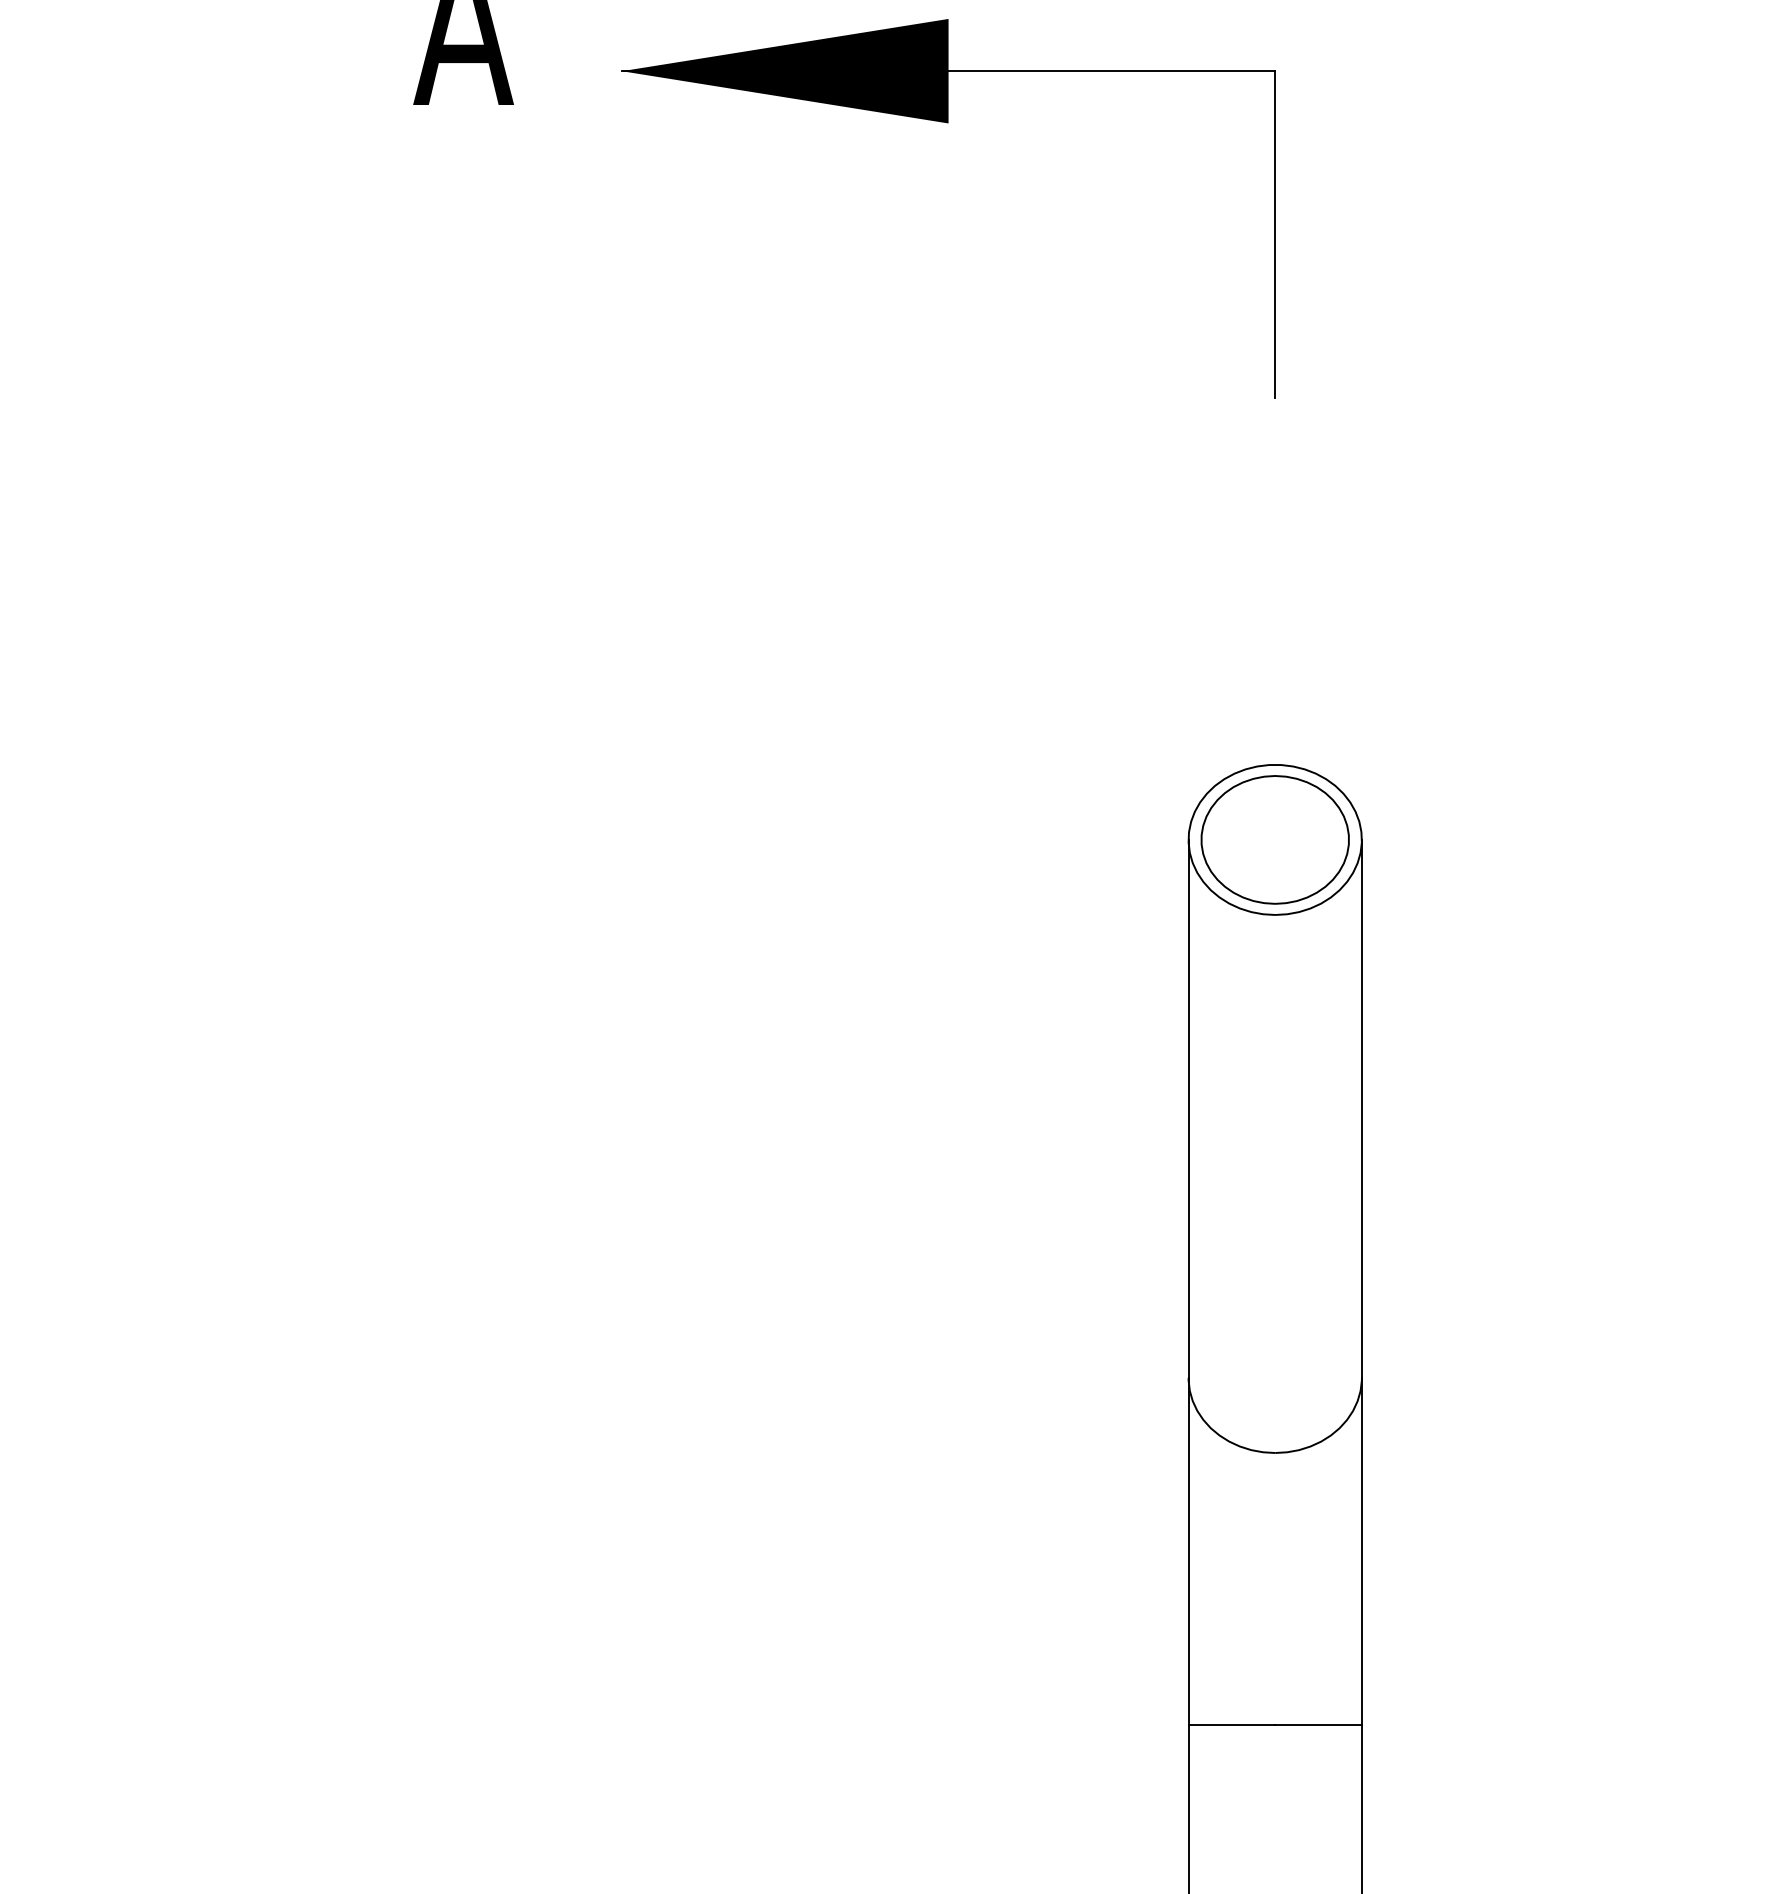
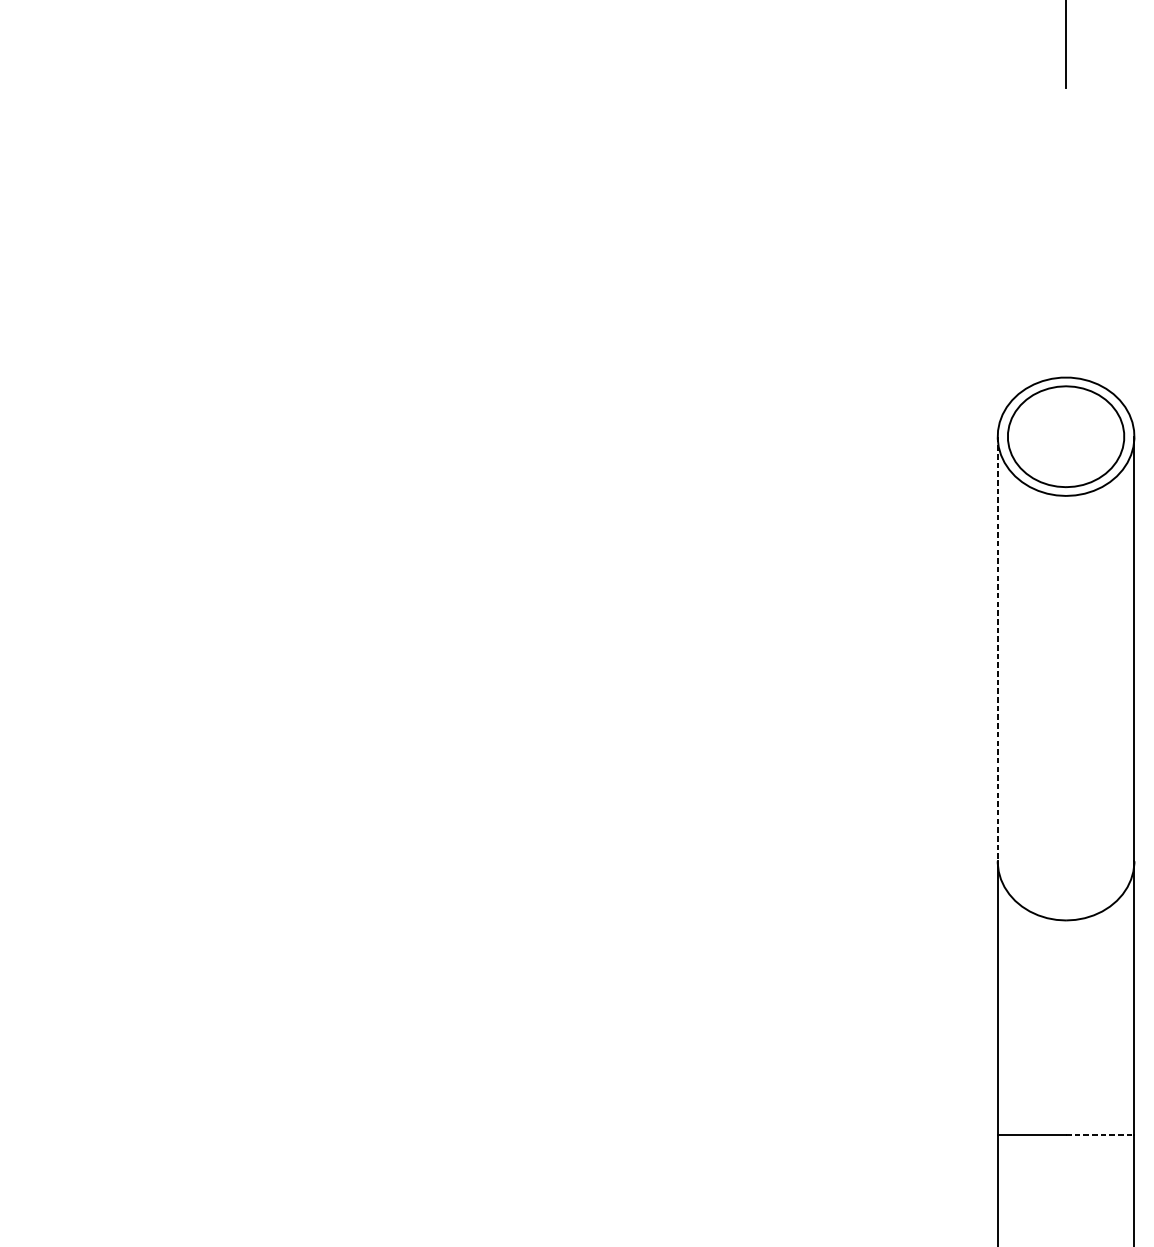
line: (1188, 1109) -> (997, 649), solid -> dashed
line: (1319, 1725) -> (1101, 1135), solid -> dashed

